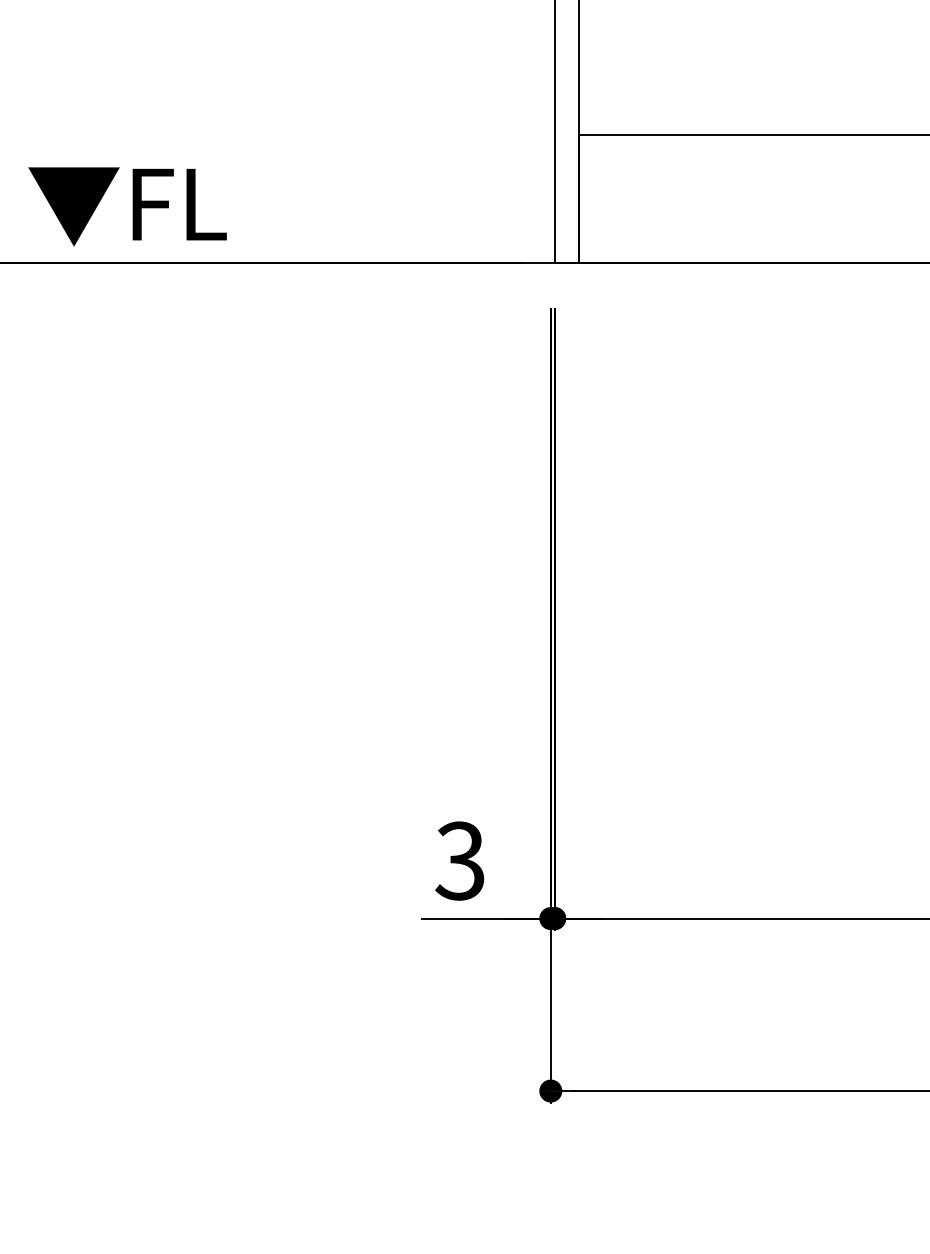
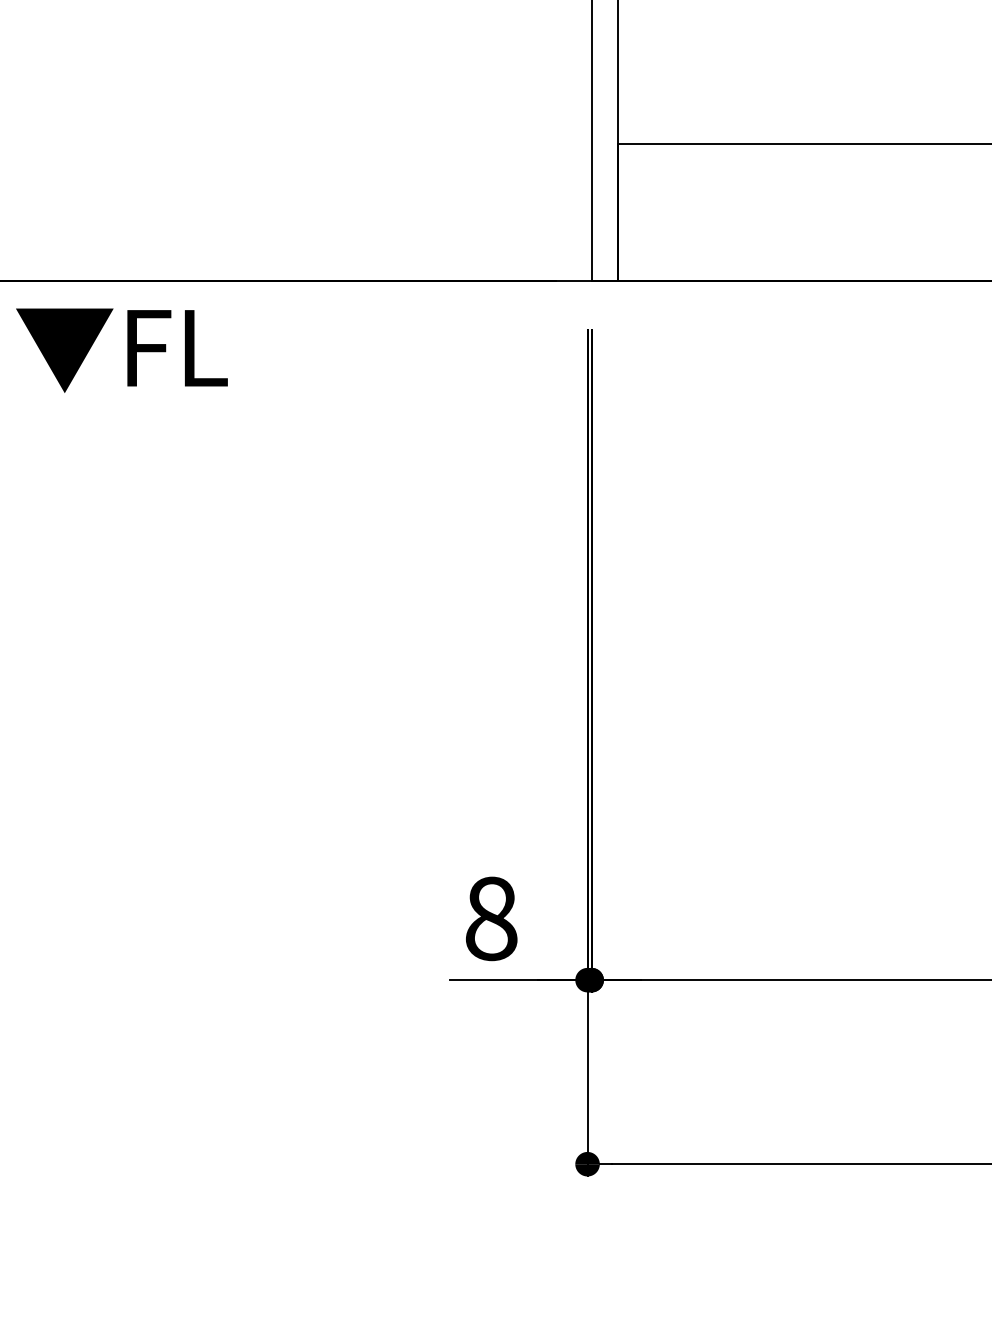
text: (127, 206) -> (121, 350), moved
text: (459, 860) -> (490, 918), 3 -> 8

